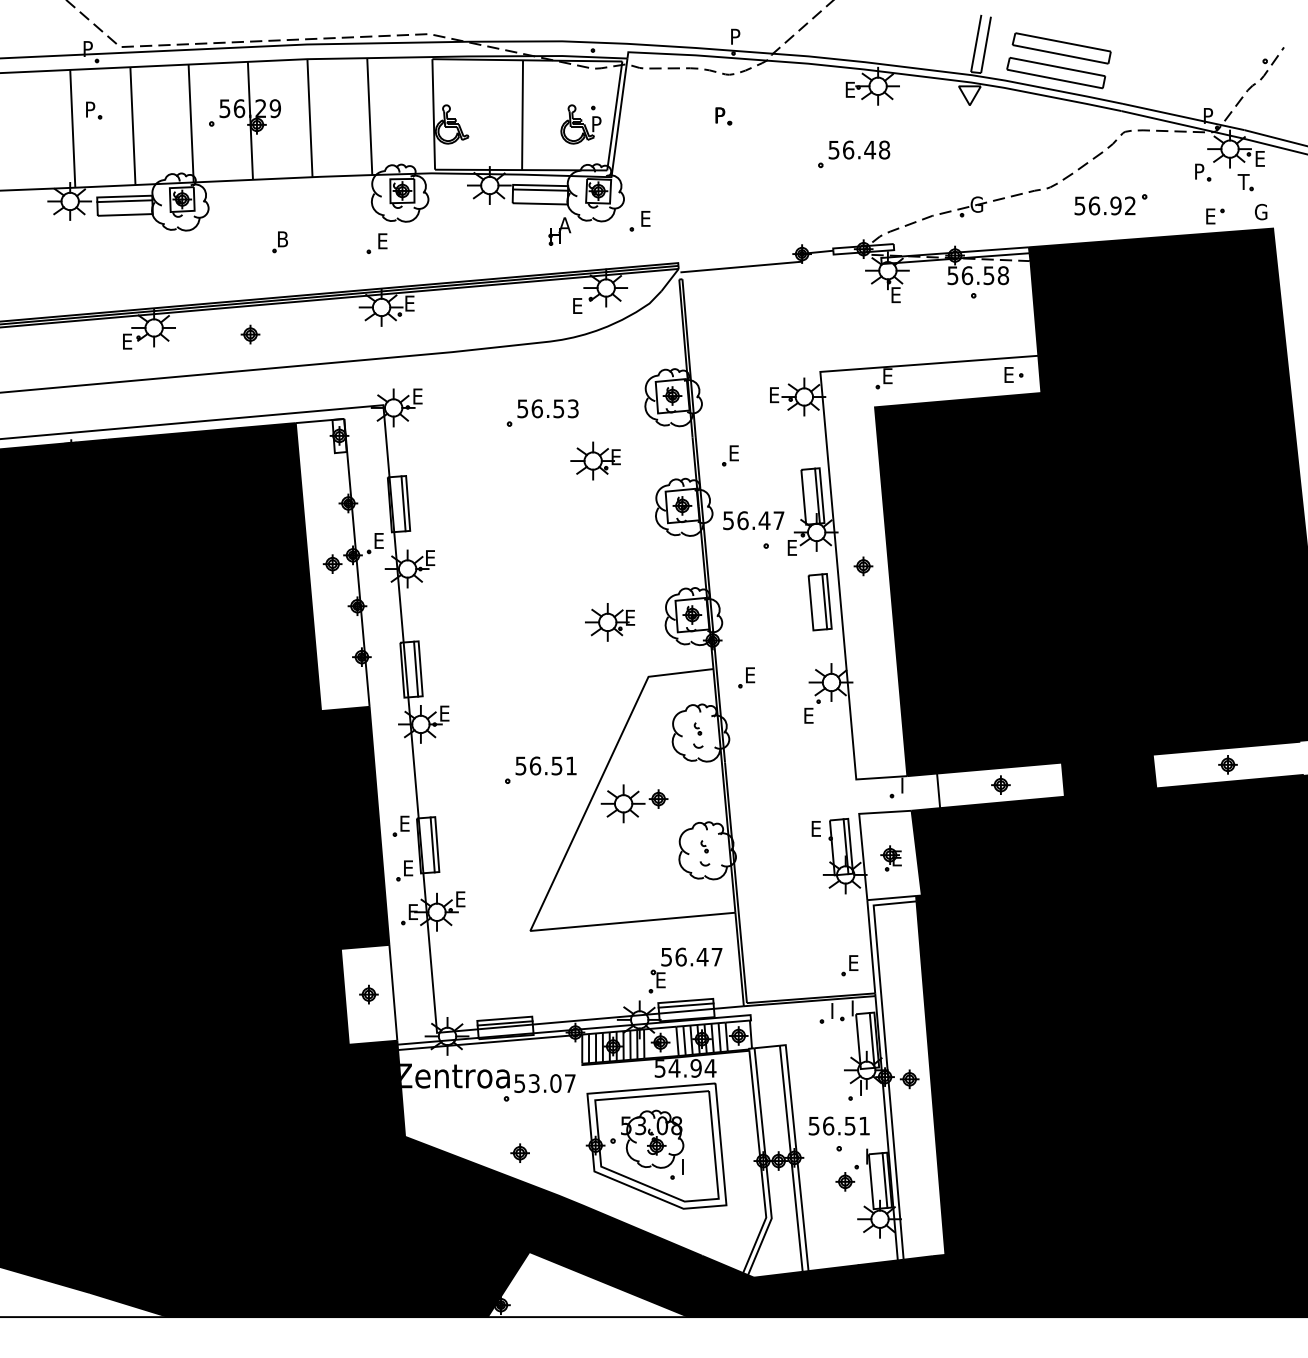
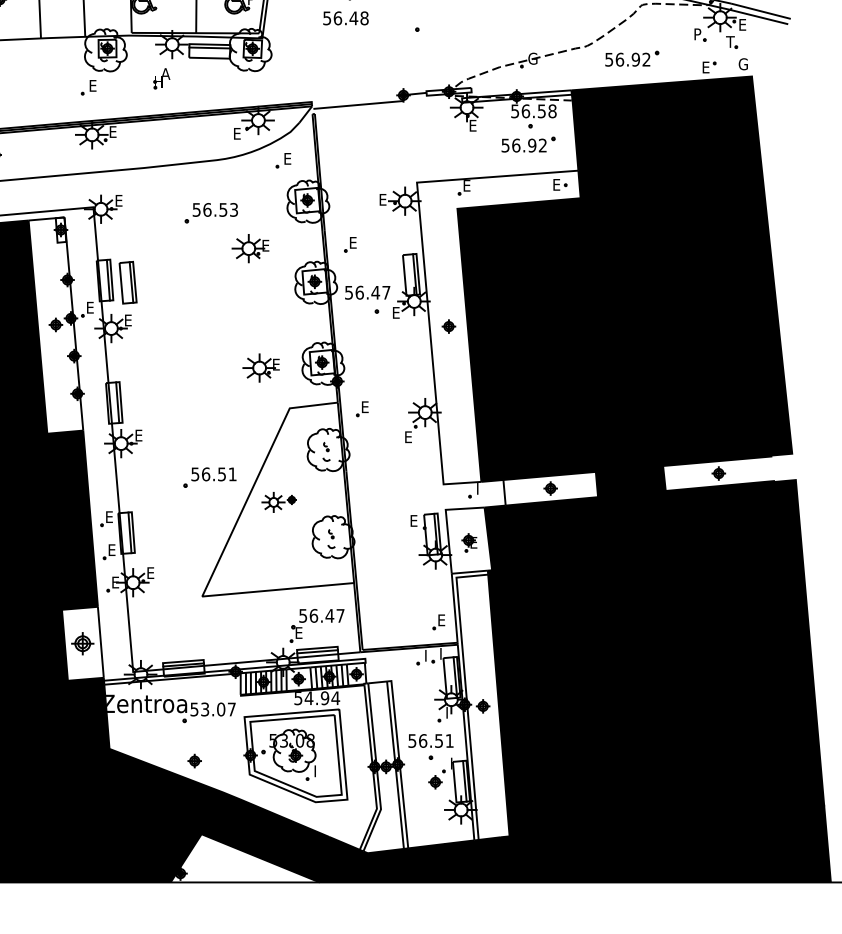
text: (859, 149) -> (346, 17), moved
part: (639, 221) -> (283, 160), moved
part: (559, 231) -> (161, 78), moved
part: (279, 242) -> (16, 86), removed
part: (970, 320) -> (528, 144), added
part: (819, 602) -> (127, 283), moved
part: (634, 803) -> (279, 502), size x0.7
part: (368, 994) -> (82, 643), size x1.6

